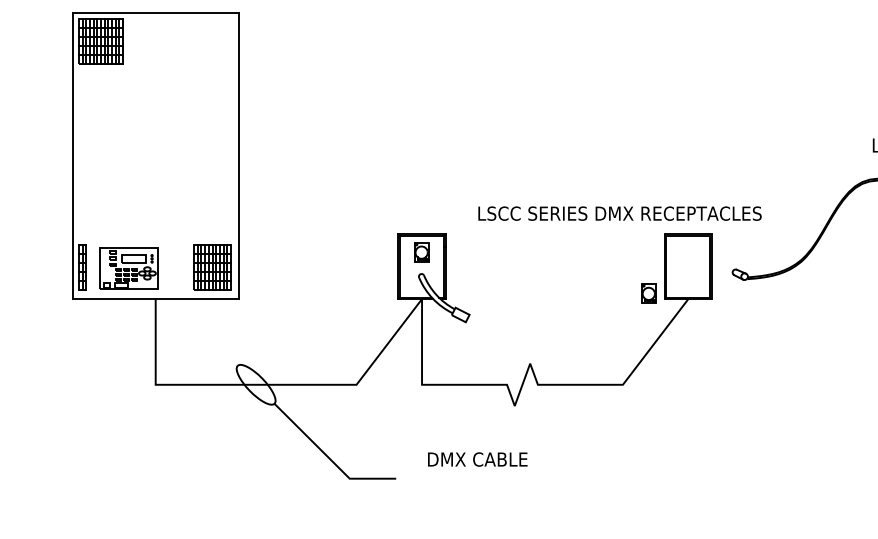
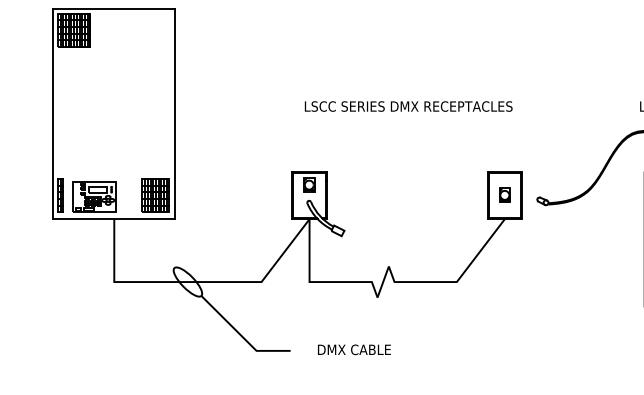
text: (619, 213) -> (408, 106), moved
part: (648, 292) -> (504, 194), moved
text: (477, 459) -> (354, 349), moved

